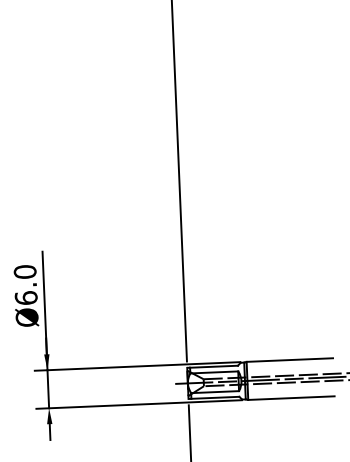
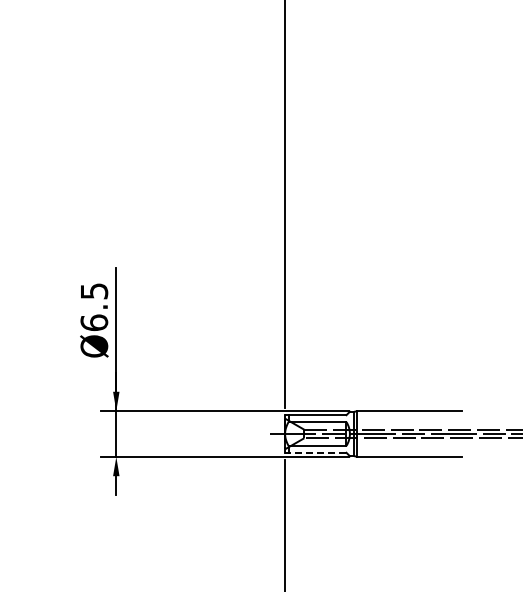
text: (25, 272) -> (94, 291), Ø6.0 -> Ø6.5
line: (215, 397) -> (317, 452), solid -> dashed

